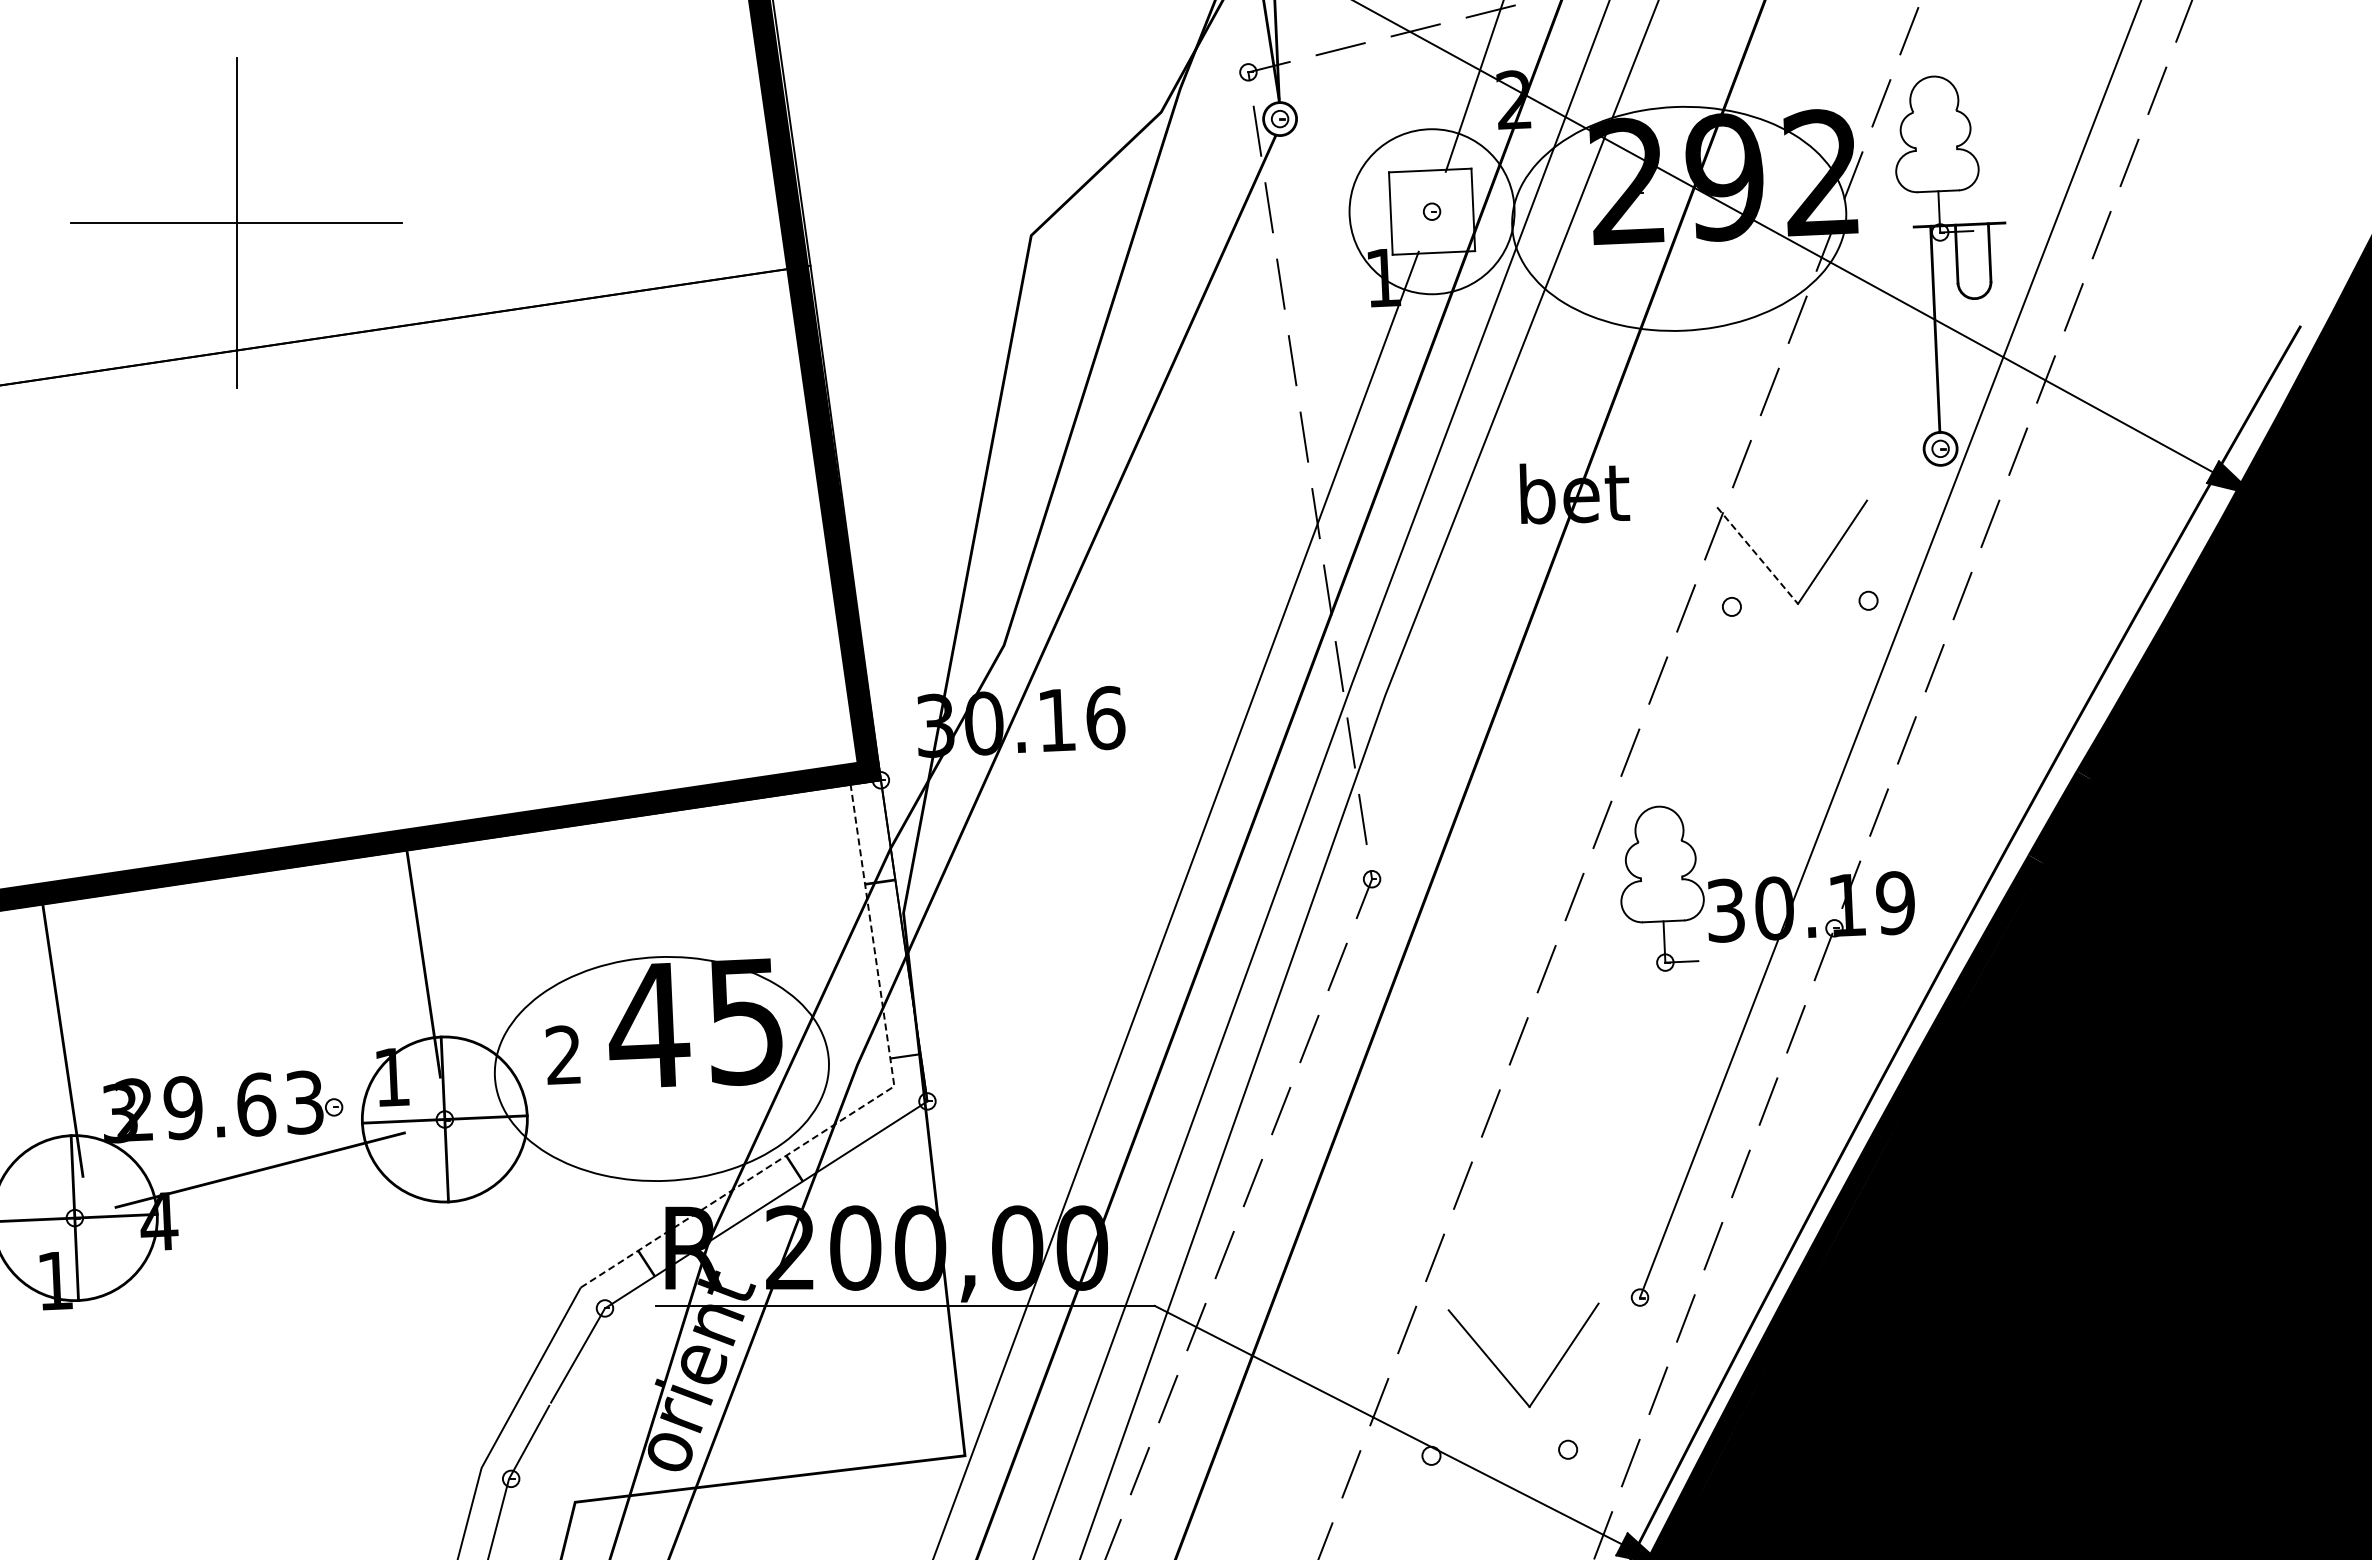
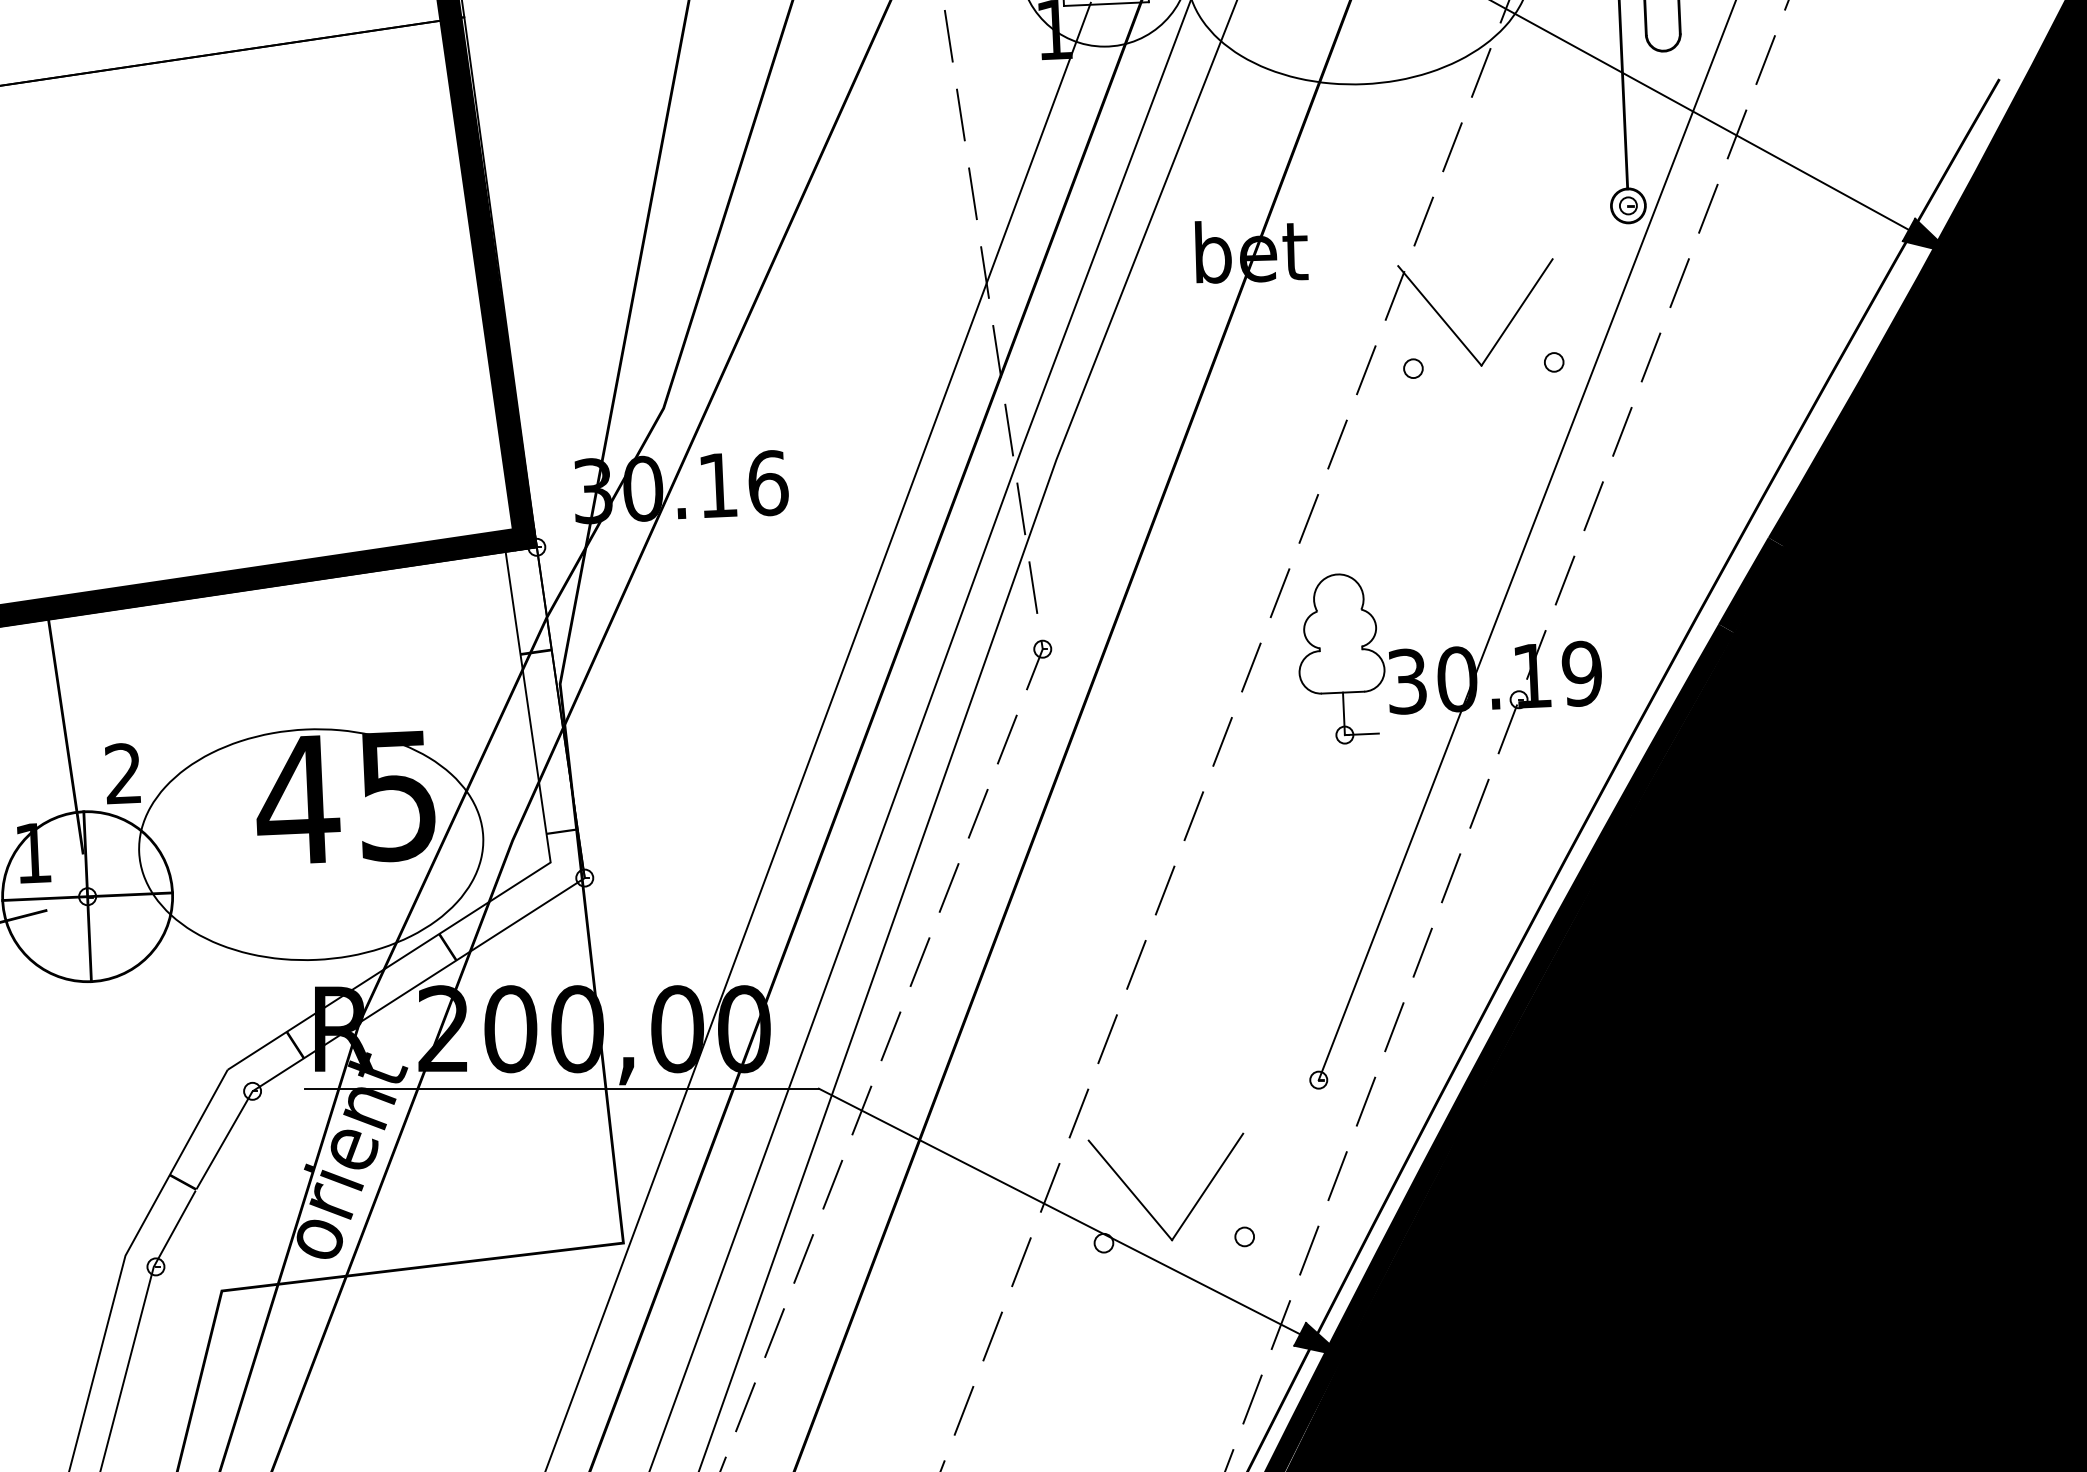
line: (1757, 555) -> (1439, 315), dashed -> solid
text: (562, 1054) -> (122, 773), moved
line: (866, 1104) -> (521, 881), dashed -> solid
part: (1502, 1372) -> (1144, 1204), moved
fill: (537, 1396) -> (183, 1182), added

